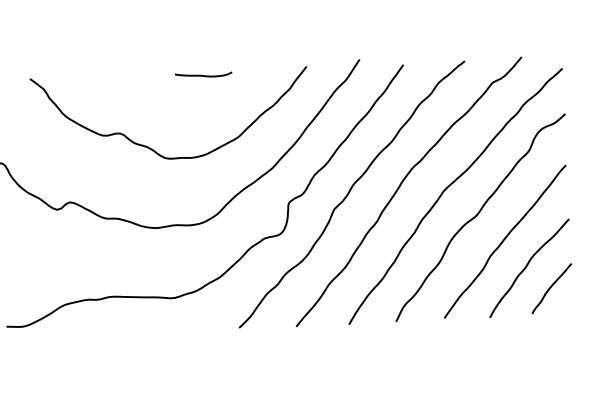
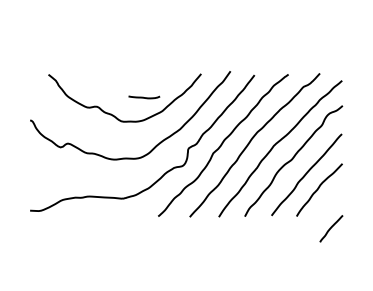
curve: (203, 75) -> (144, 97), moved
line: (551, 288) -> (331, 228), moved

